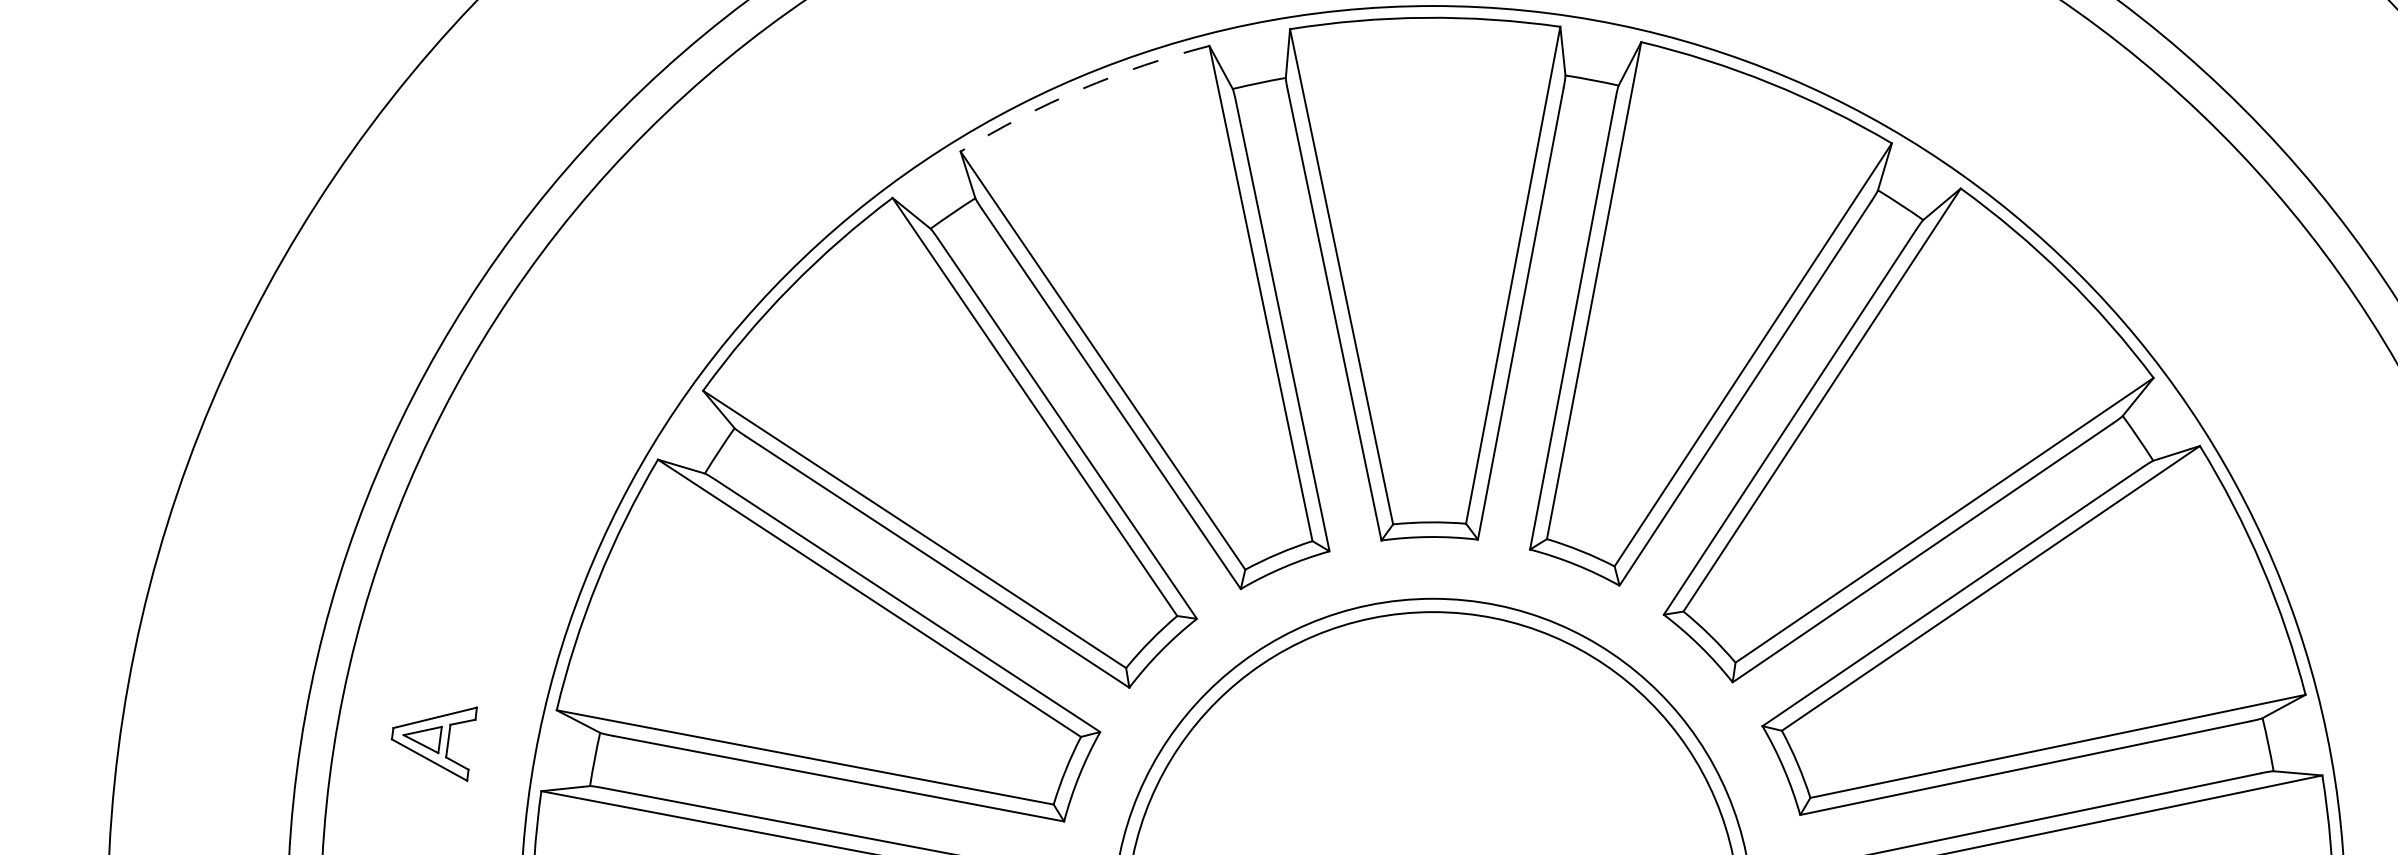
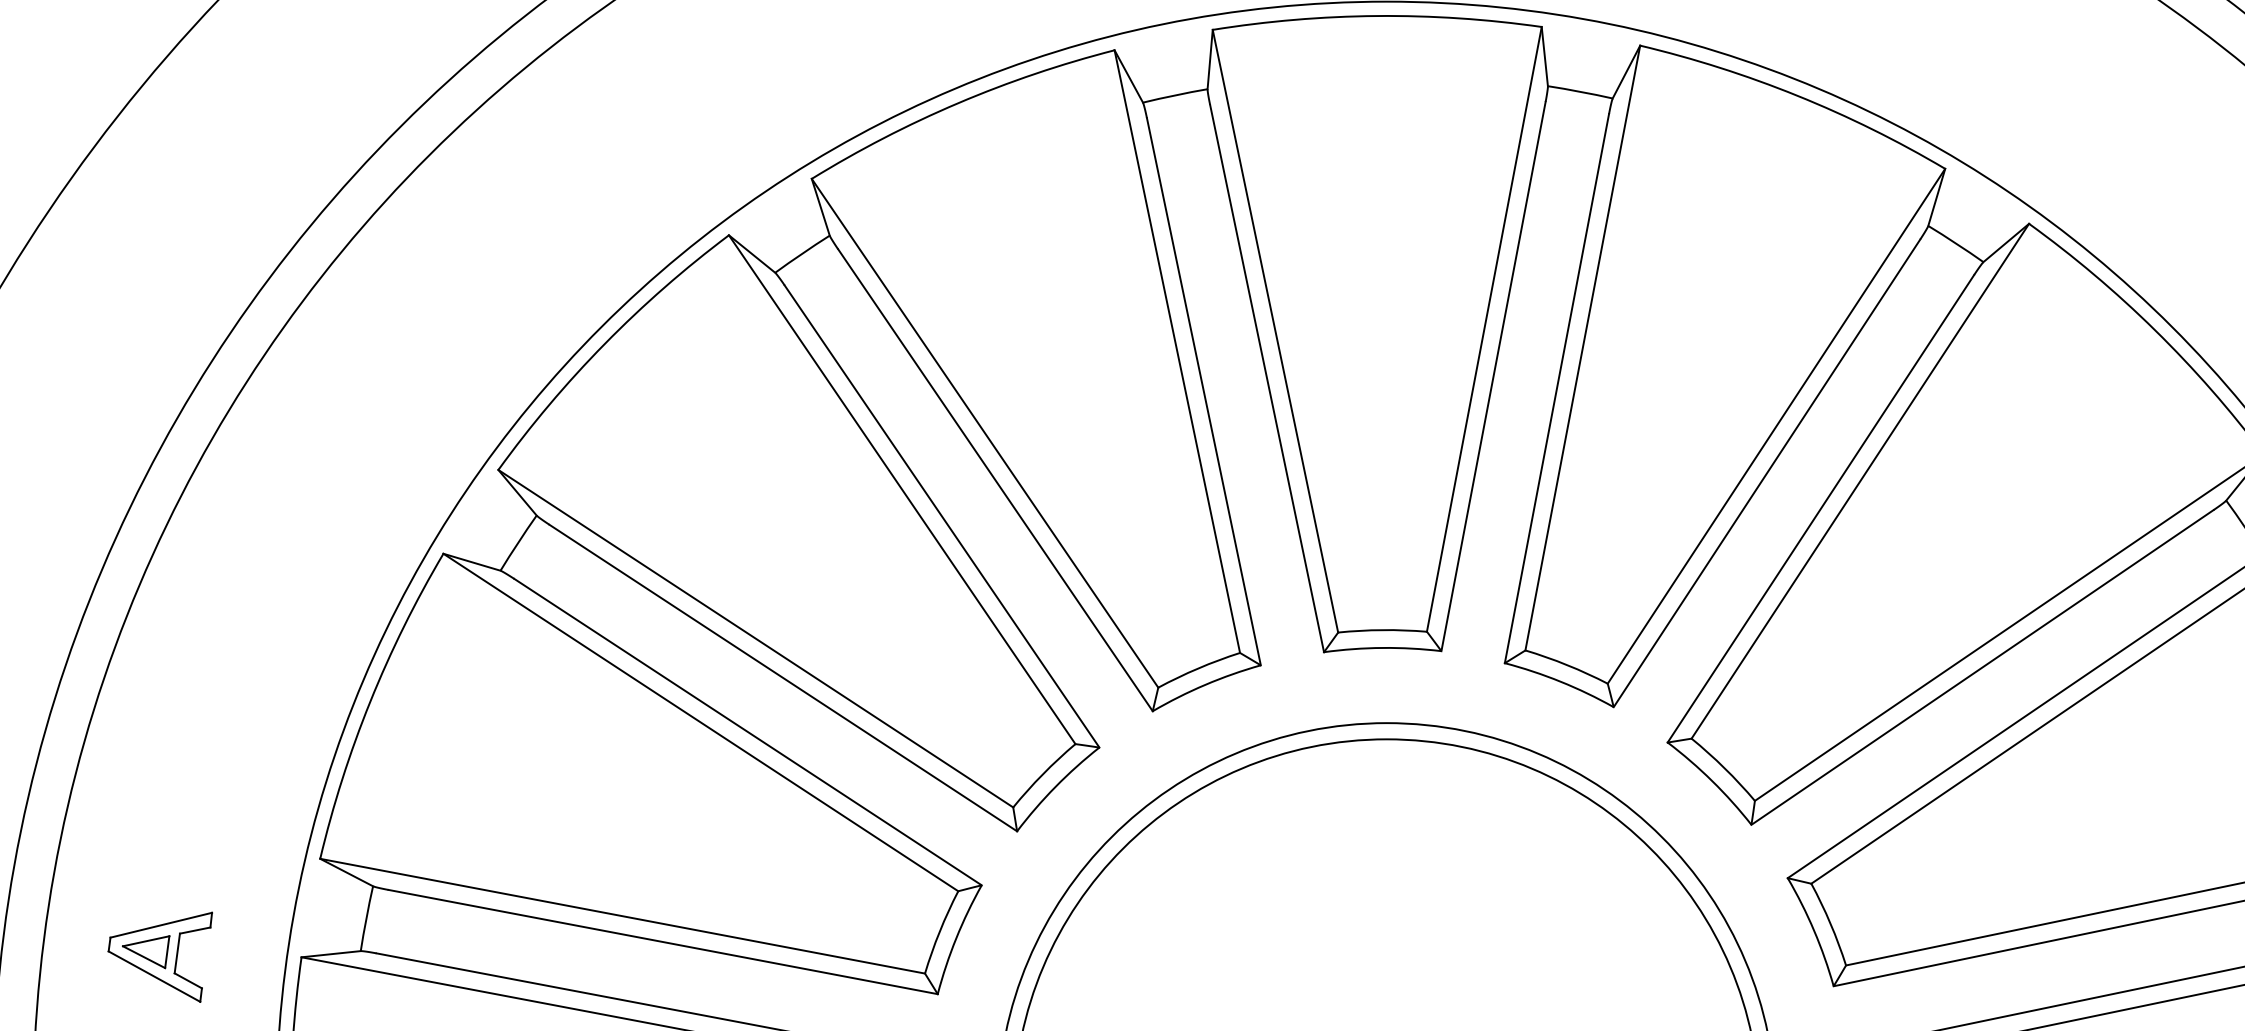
arc: (1081, 89) -> (958, 103), dashed -> solid
part: (433, 743) -> (159, 956), moved

